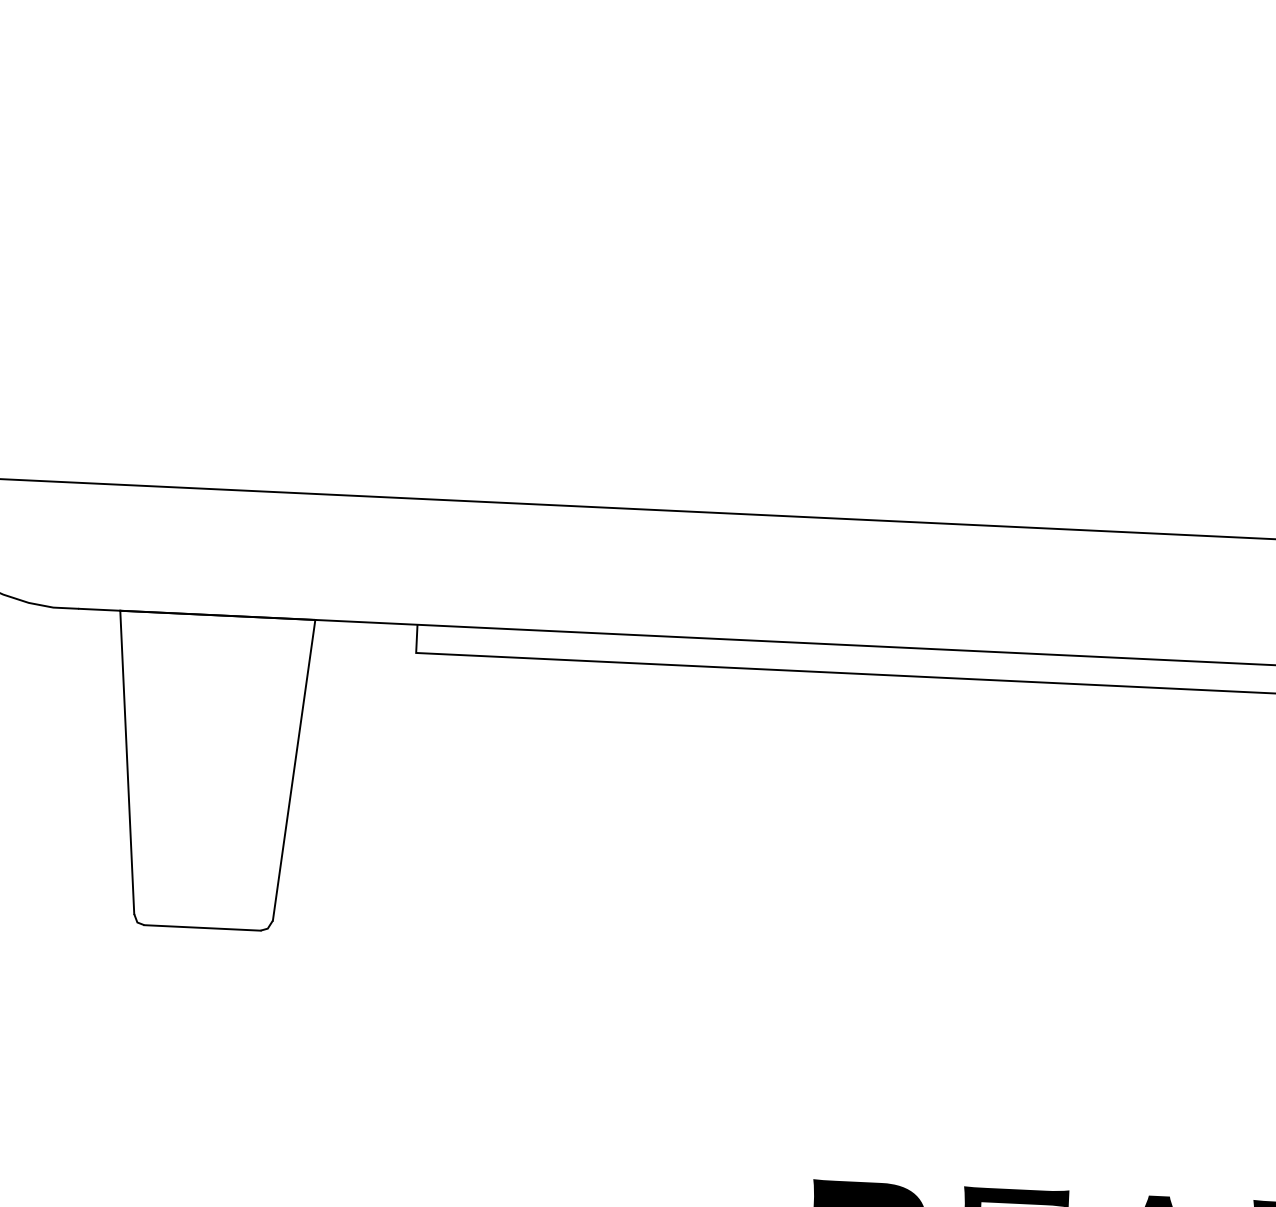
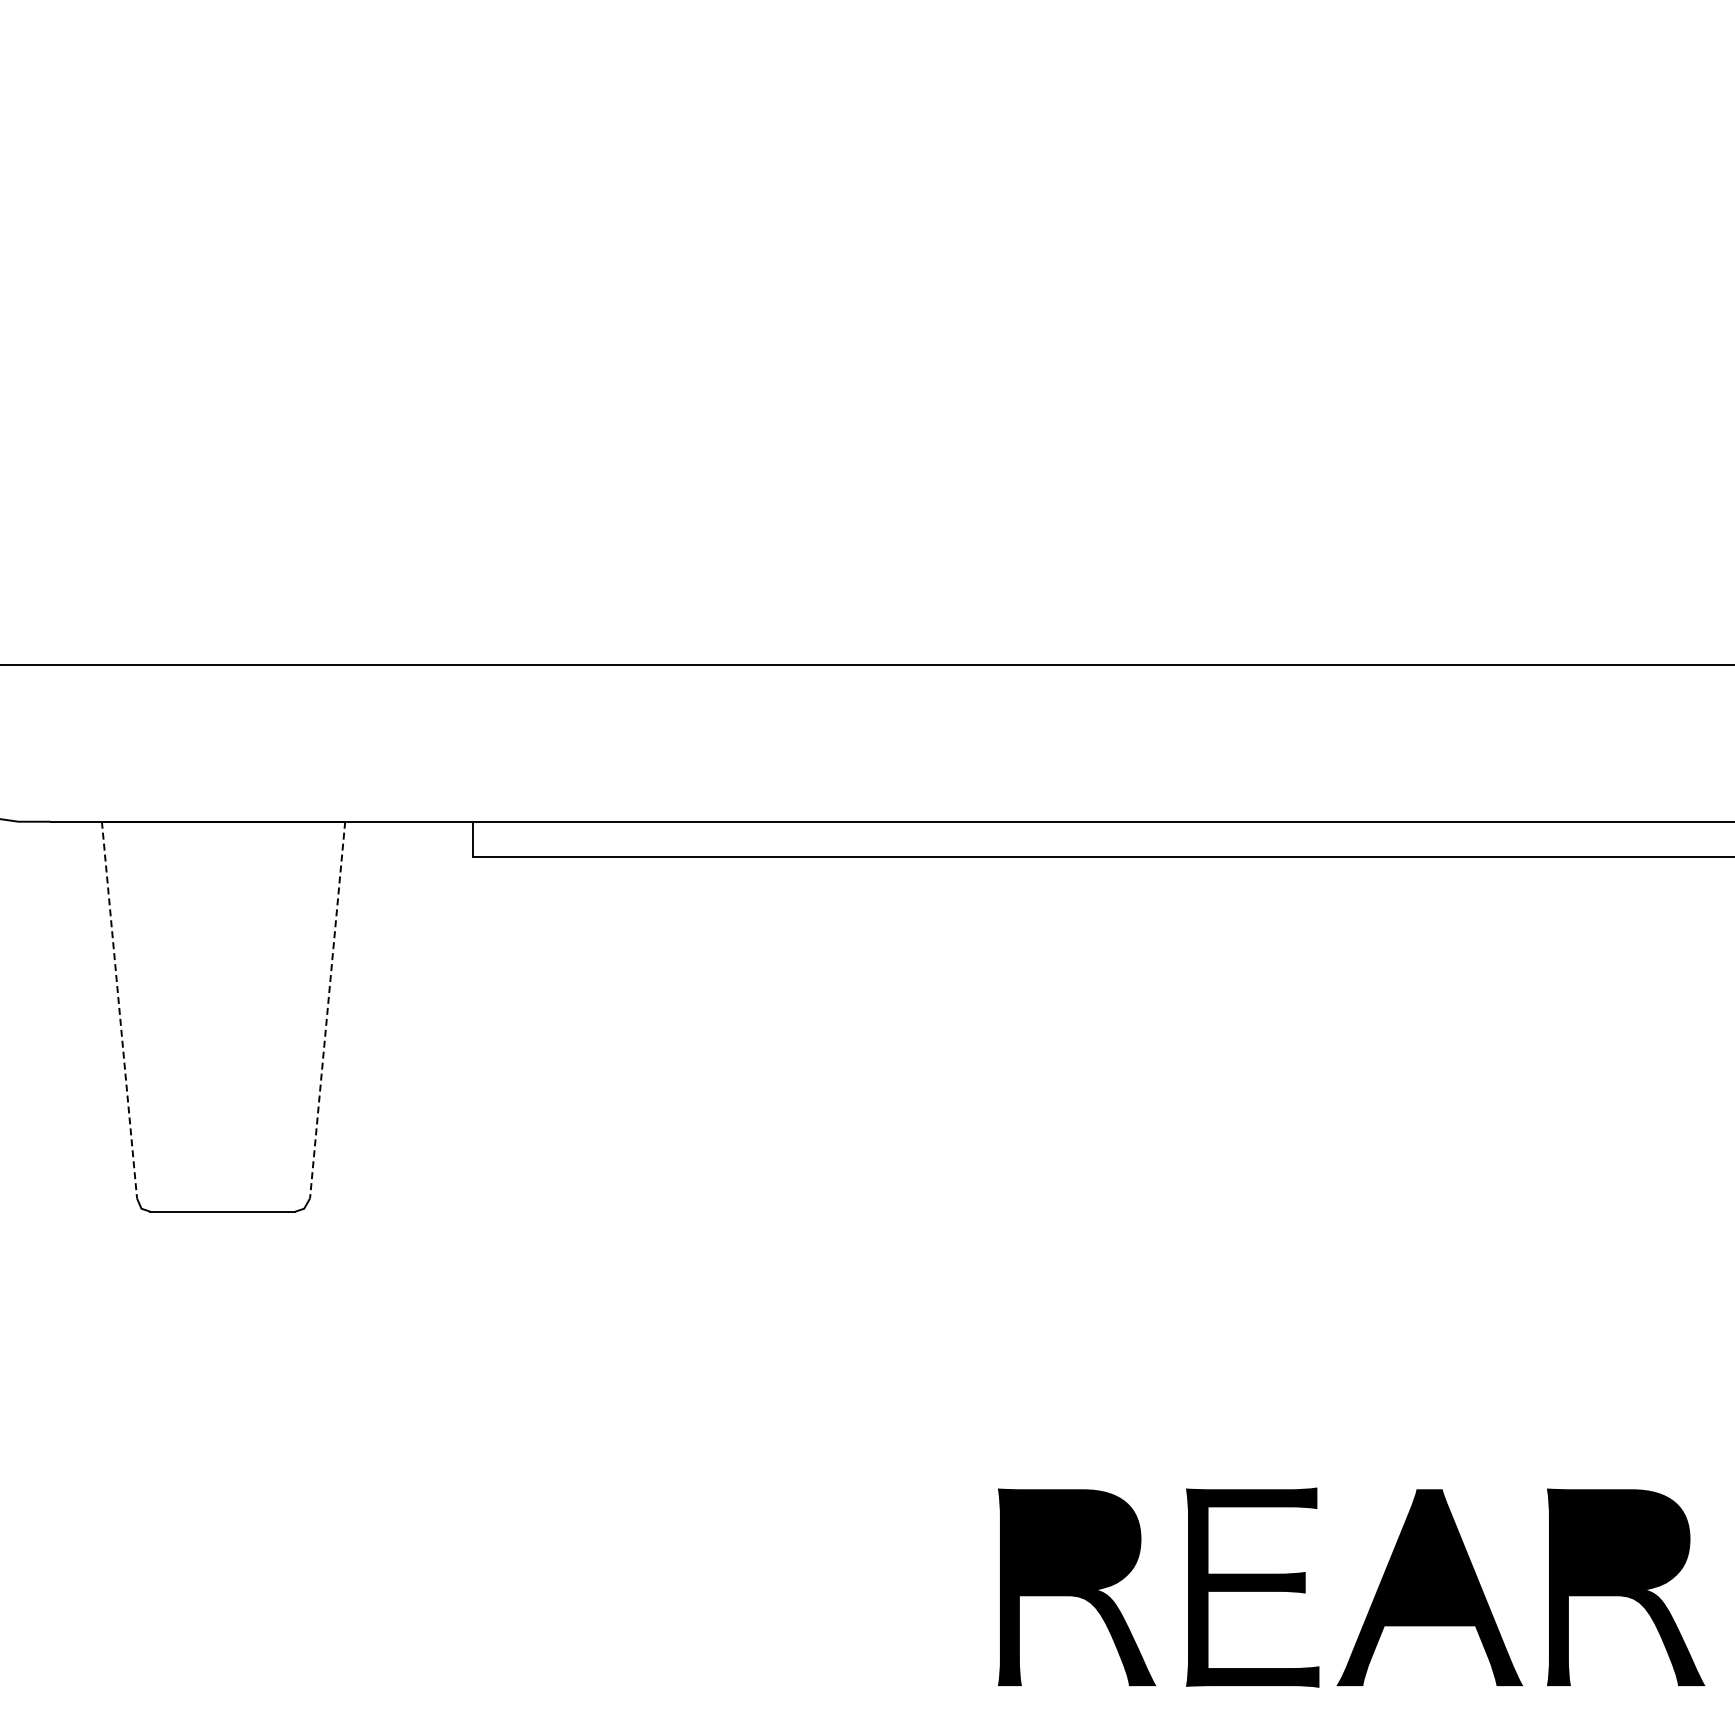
line: (127, 762) -> (119, 1010), solid -> dashed
line: (293, 770) -> (327, 1010), solid -> dashed

